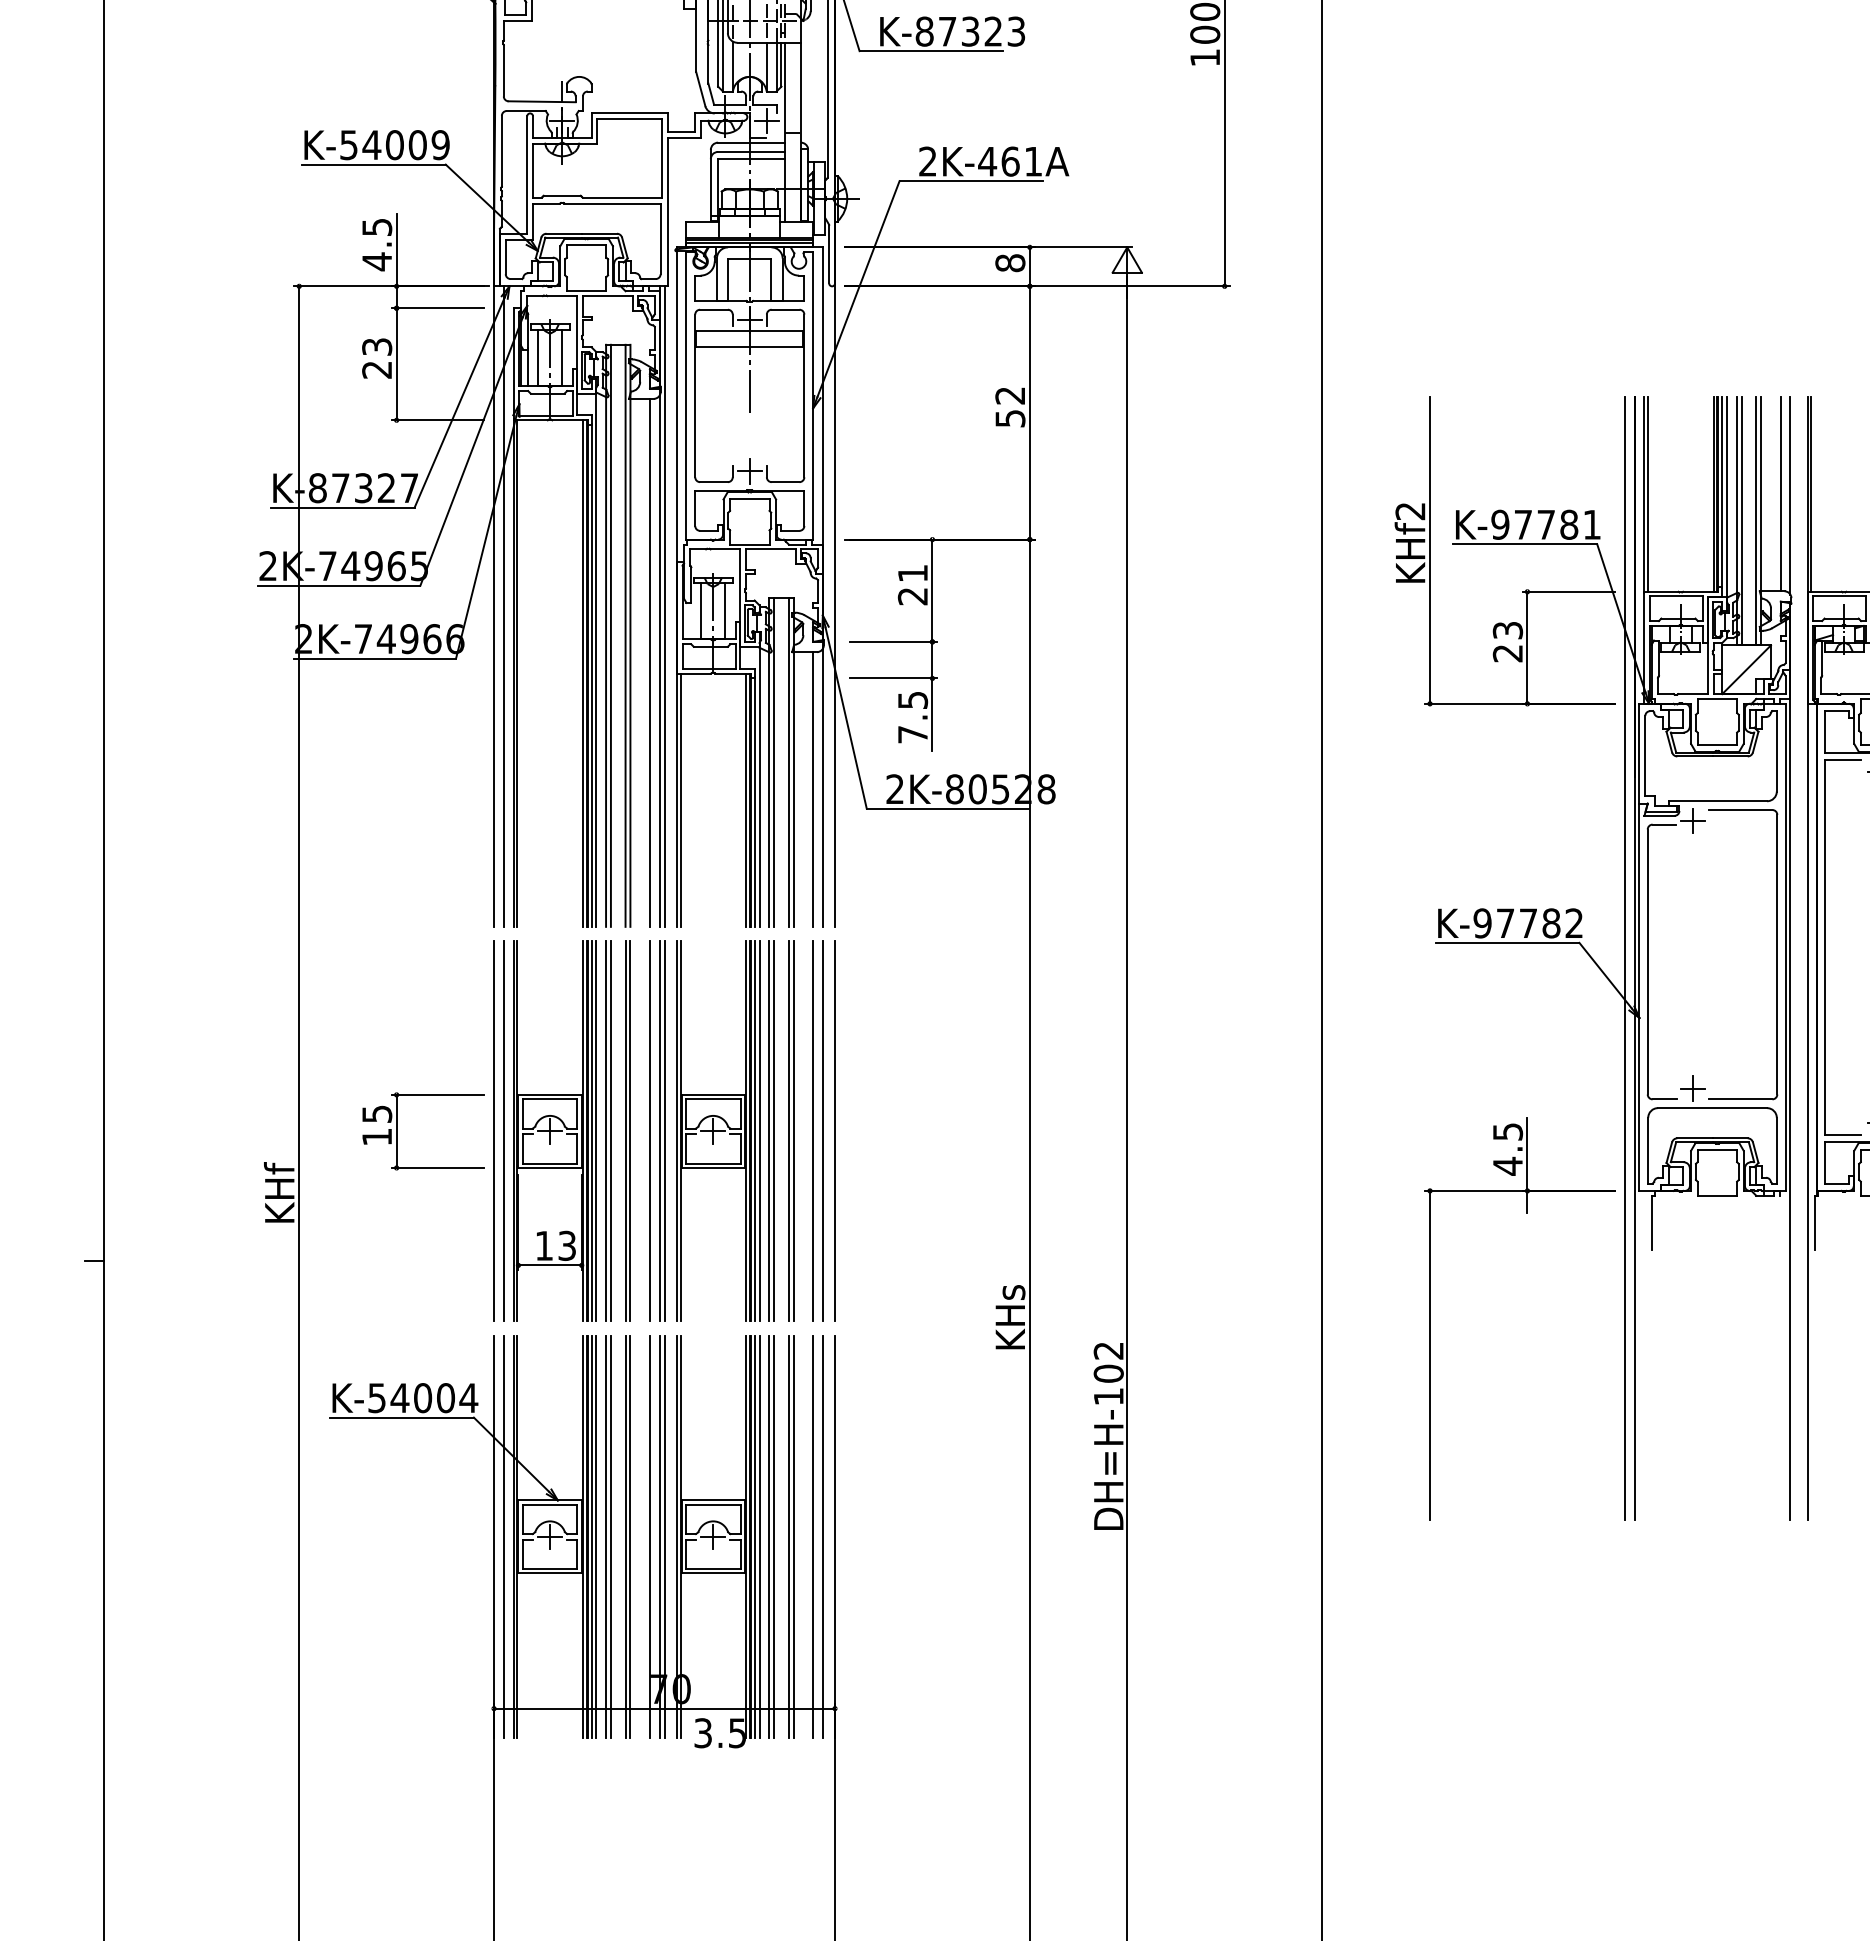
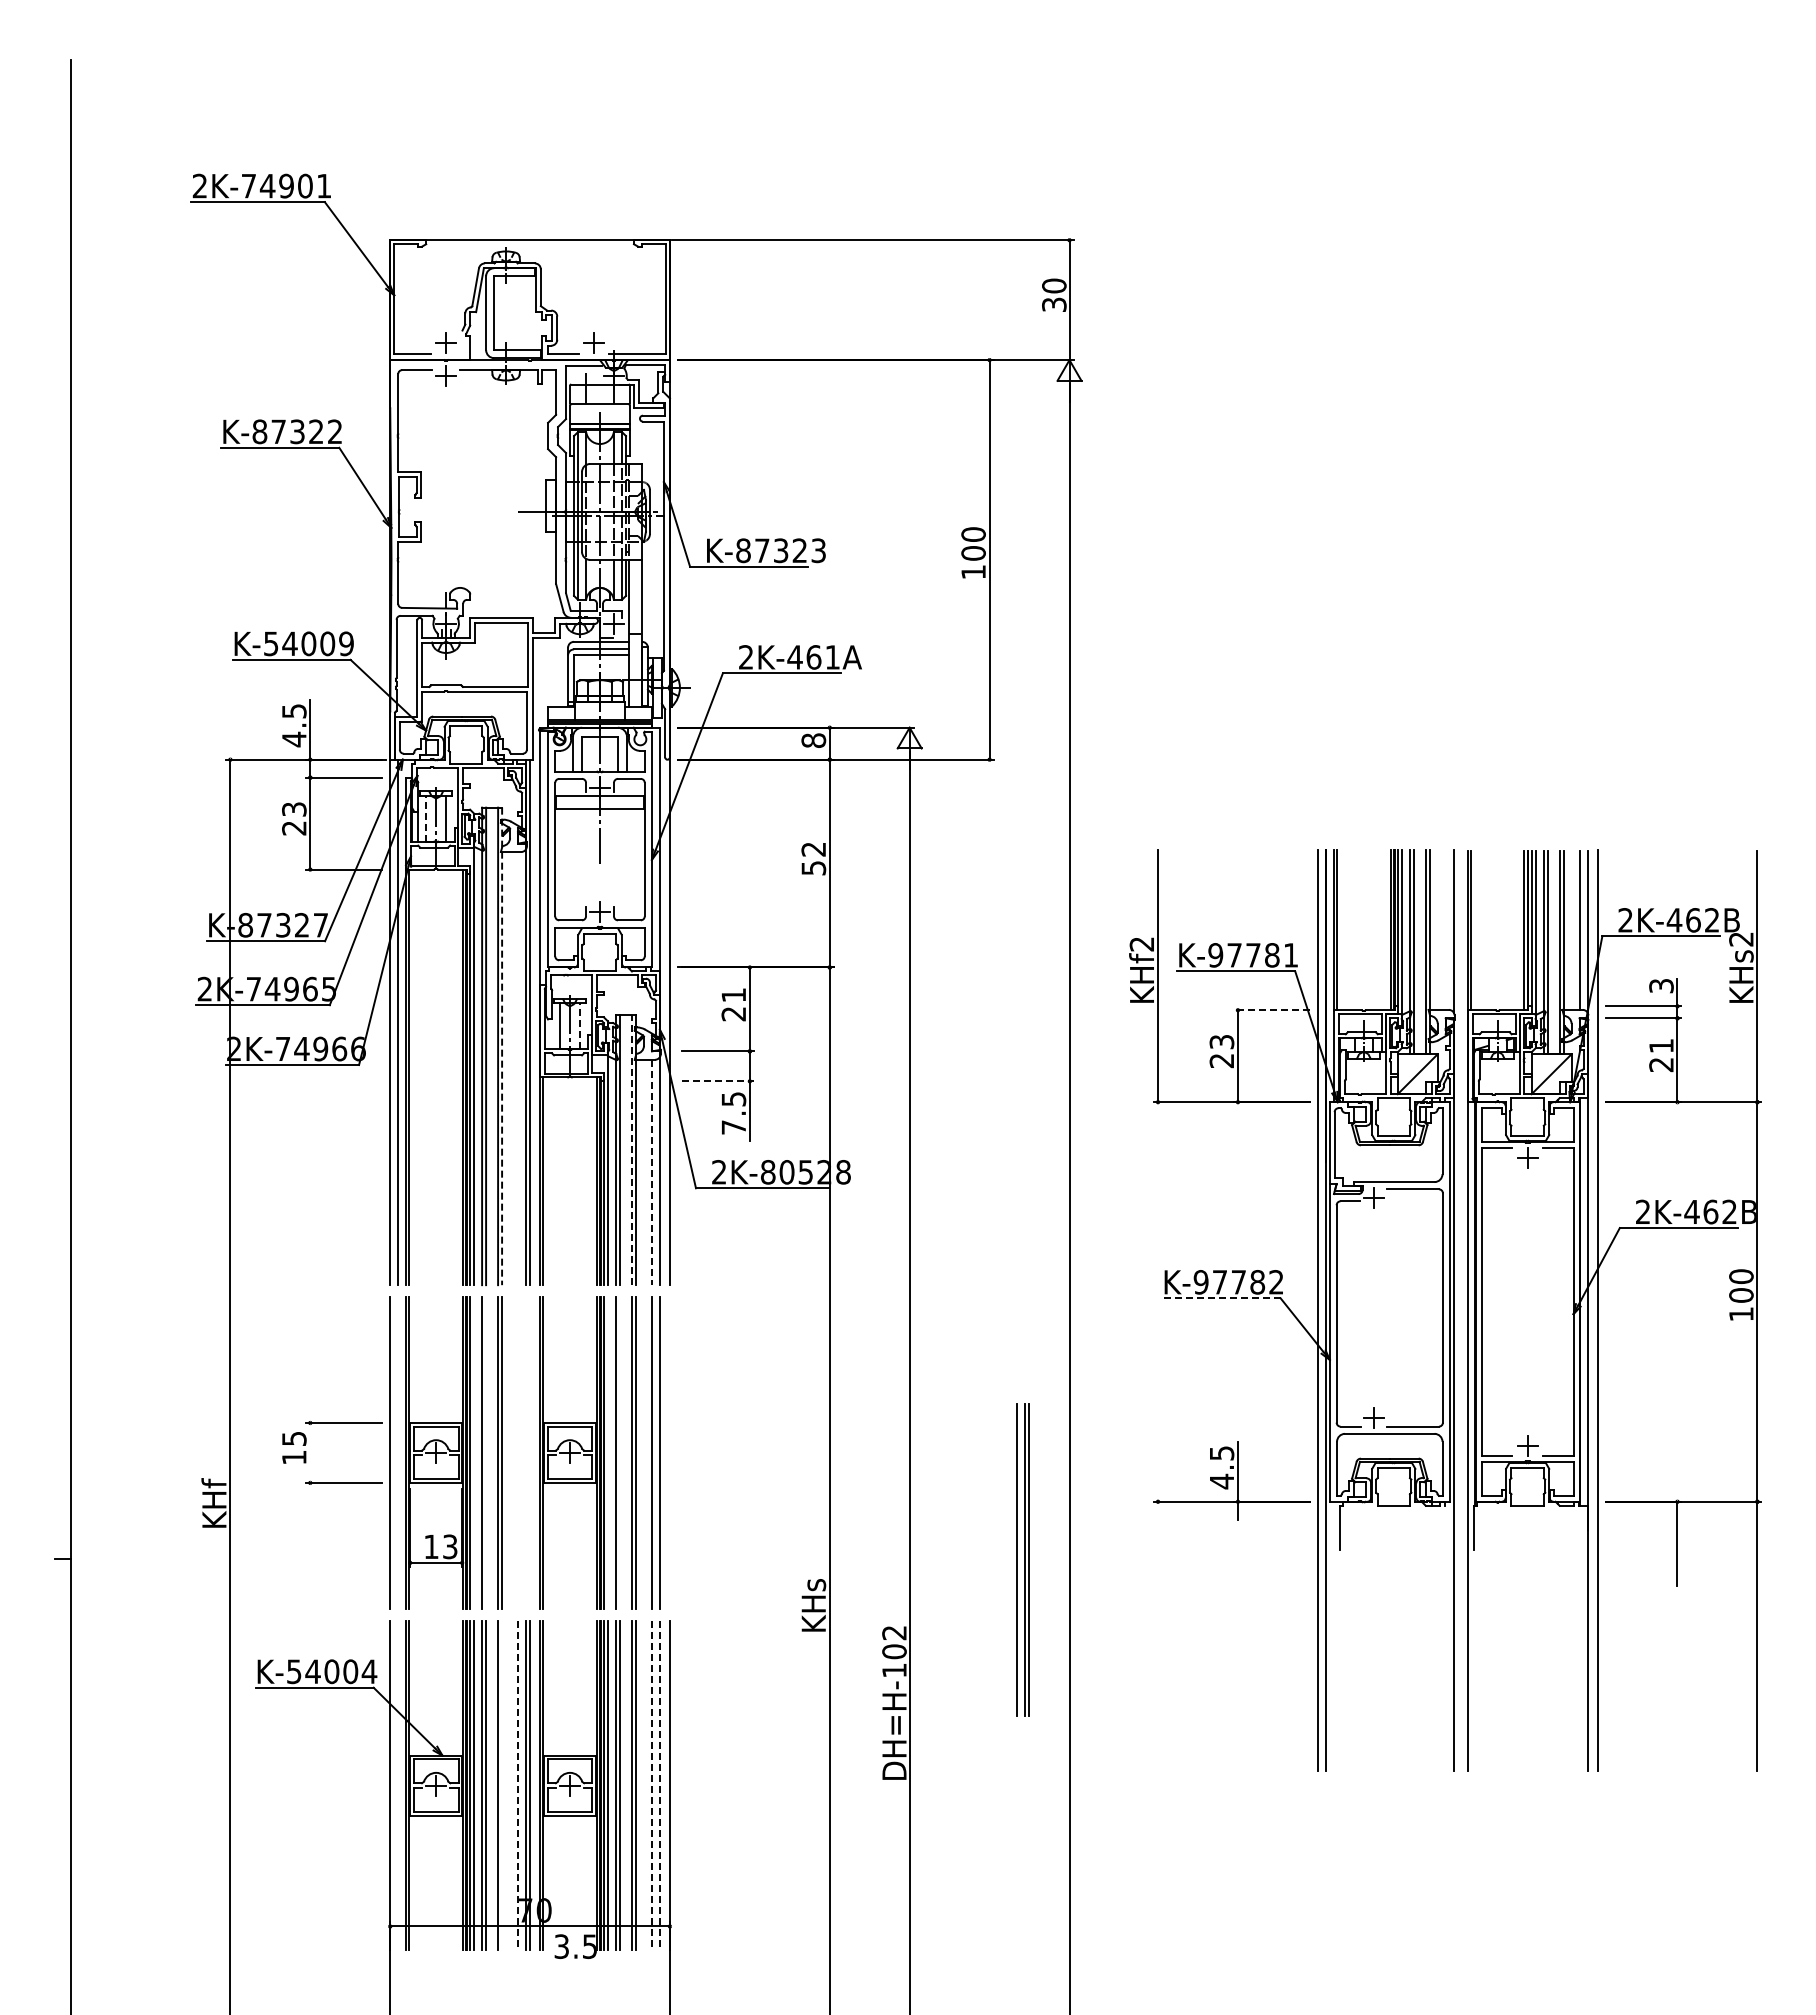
line: (538, 358) -> (426, 818), solid -> dashed
line: (1780, 493) -> (1445, 929), removed
line: (1568, 592) -> (1271, 1010), solid -> dashed
line: (726, 611) -> (580, 1026), solid -> dashed
line: (630, 635) -> (502, 1046), solid -> dashed
line: (650, 662) -> (518, 1068), removed
line: (893, 678) -> (717, 1081), solid -> dashed
line: (788, 762) -> (631, 1150), solid -> dashed
line: (812, 789) -> (651, 1172), solid -> dashed
line: (1507, 943) -> (1221, 1298), solid -> dashed
line: (396, 1130) -> (310, 1452), removed
line: (504, 1130) -> (398, 1452), removed
line: (596, 1130) -> (474, 1452), removed
line: (611, 1130) -> (486, 1452), removed
part: (656, 1130) -> (1022, 1559), moved
line: (760, 1130) -> (608, 1452), removed
line: (774, 1130) -> (620, 1452), removed
line: (834, 1130) -> (669, 1452), removed
line: (1430, 1355) -> (1158, 1636), removed
line: (504, 1536) -> (398, 1785), removed
line: (630, 1536) -> (502, 1785), removed
line: (650, 1536) -> (518, 1785), solid -> dashed
line: (812, 1536) -> (651, 1785), solid -> dashed
line: (822, 1536) -> (659, 1785), solid -> dashed

